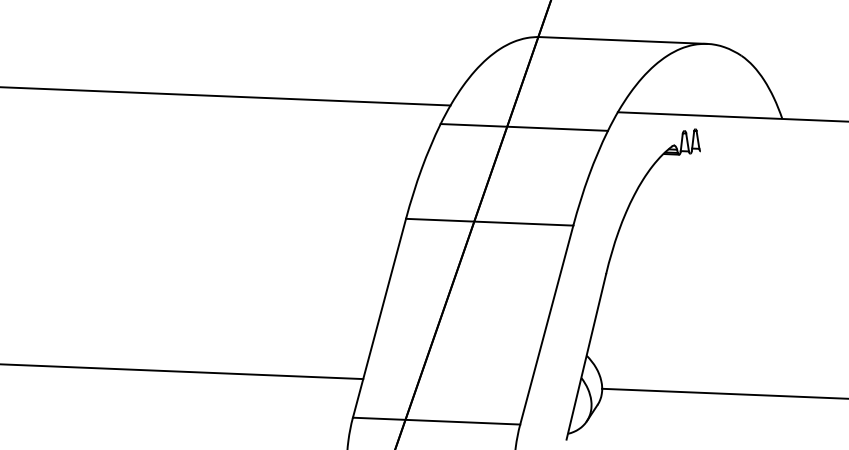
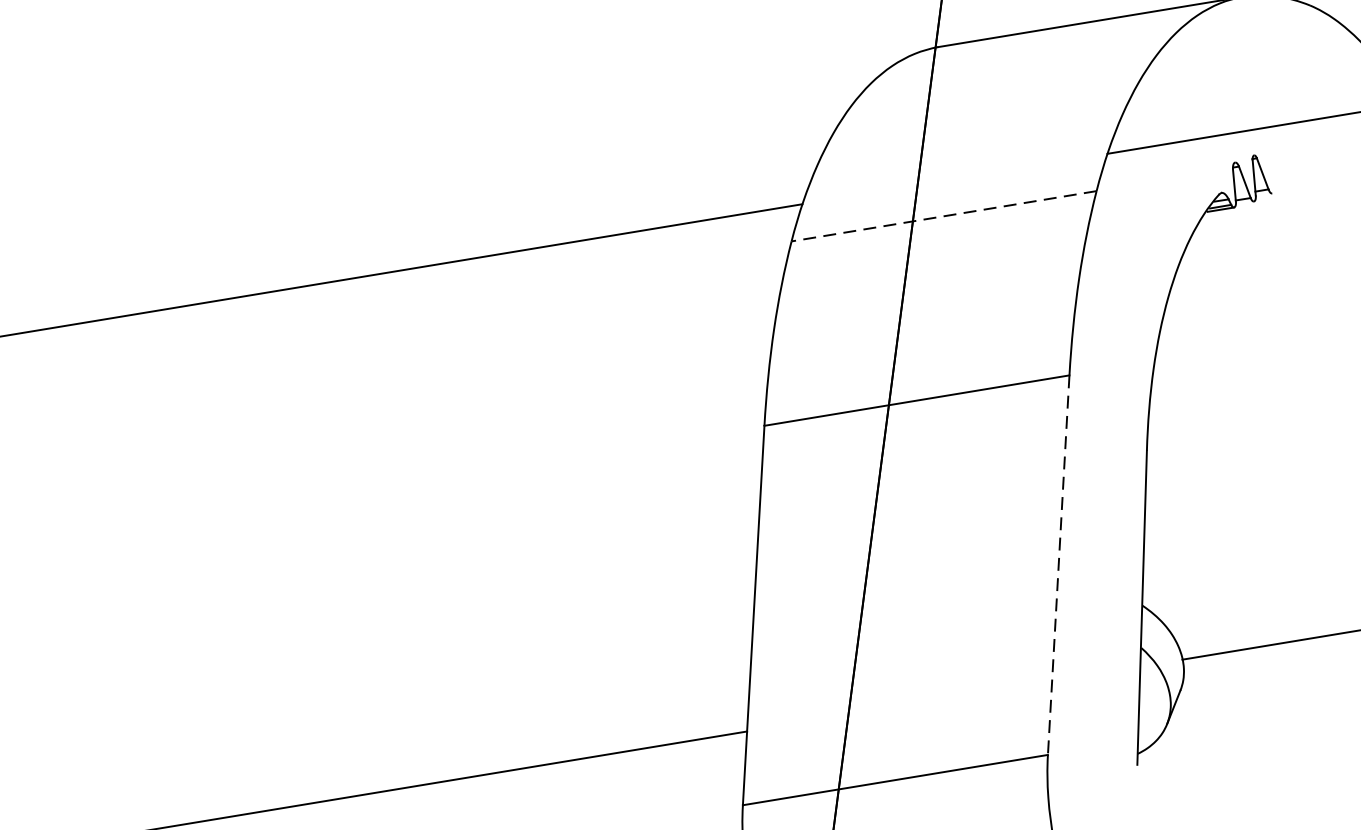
line: (524, 127) -> (944, 216), solid -> dashed
line: (546, 325) -> (1058, 566), solid -> dashed

